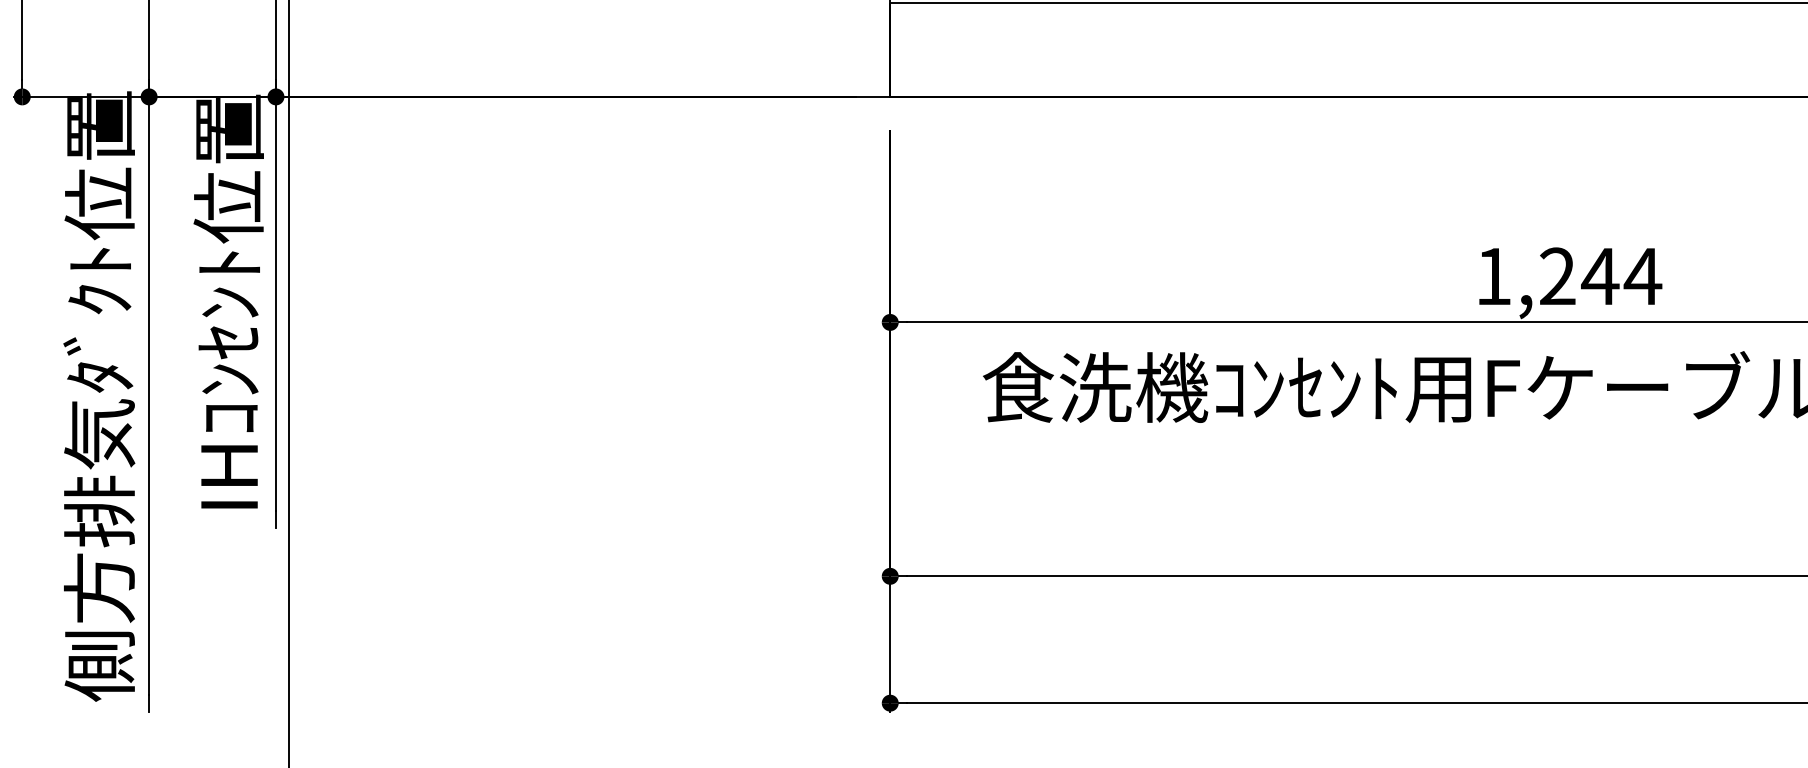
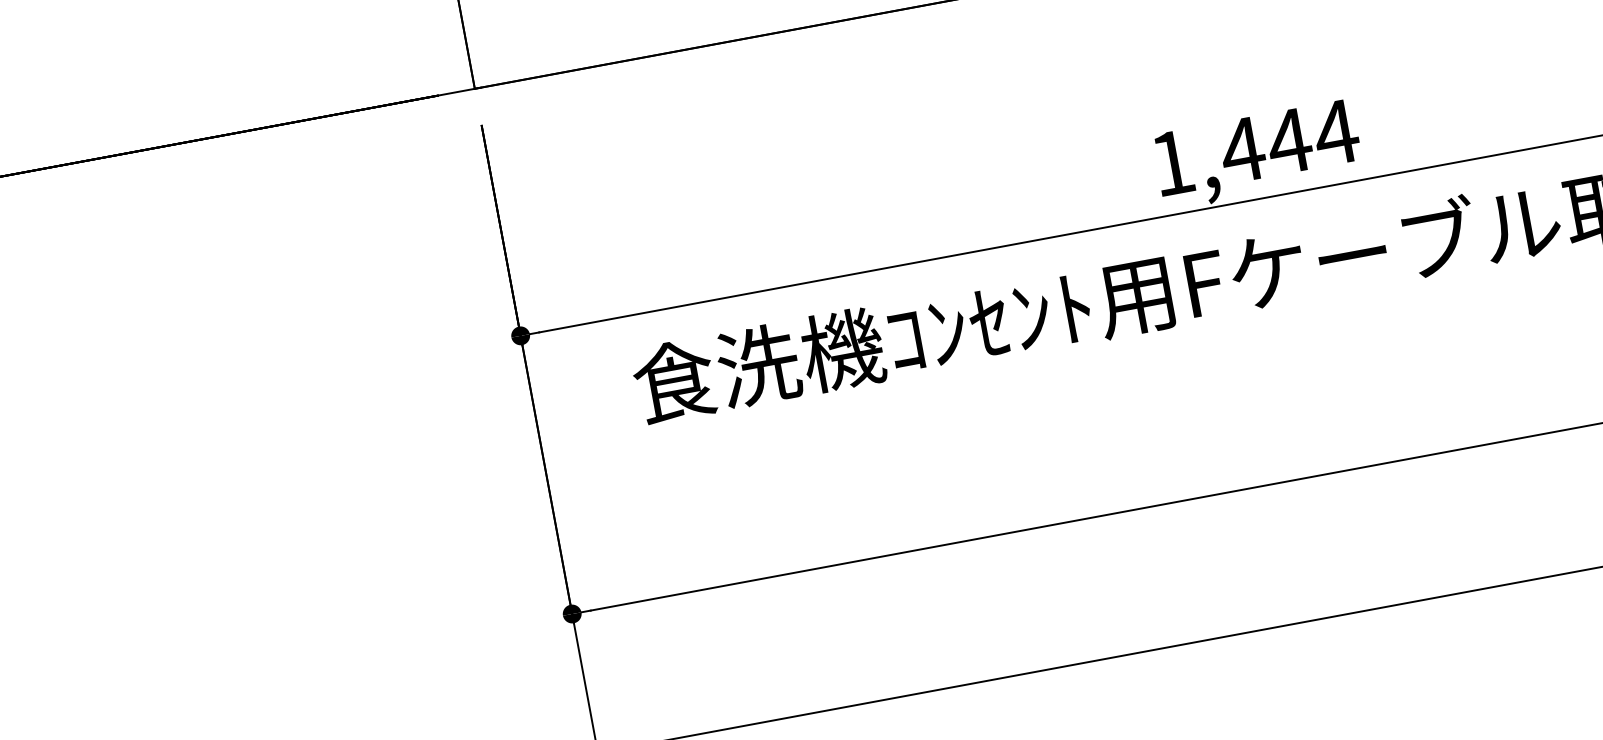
text: (1557, 275) -> (1242, 148), 1,244 -> 1,444

